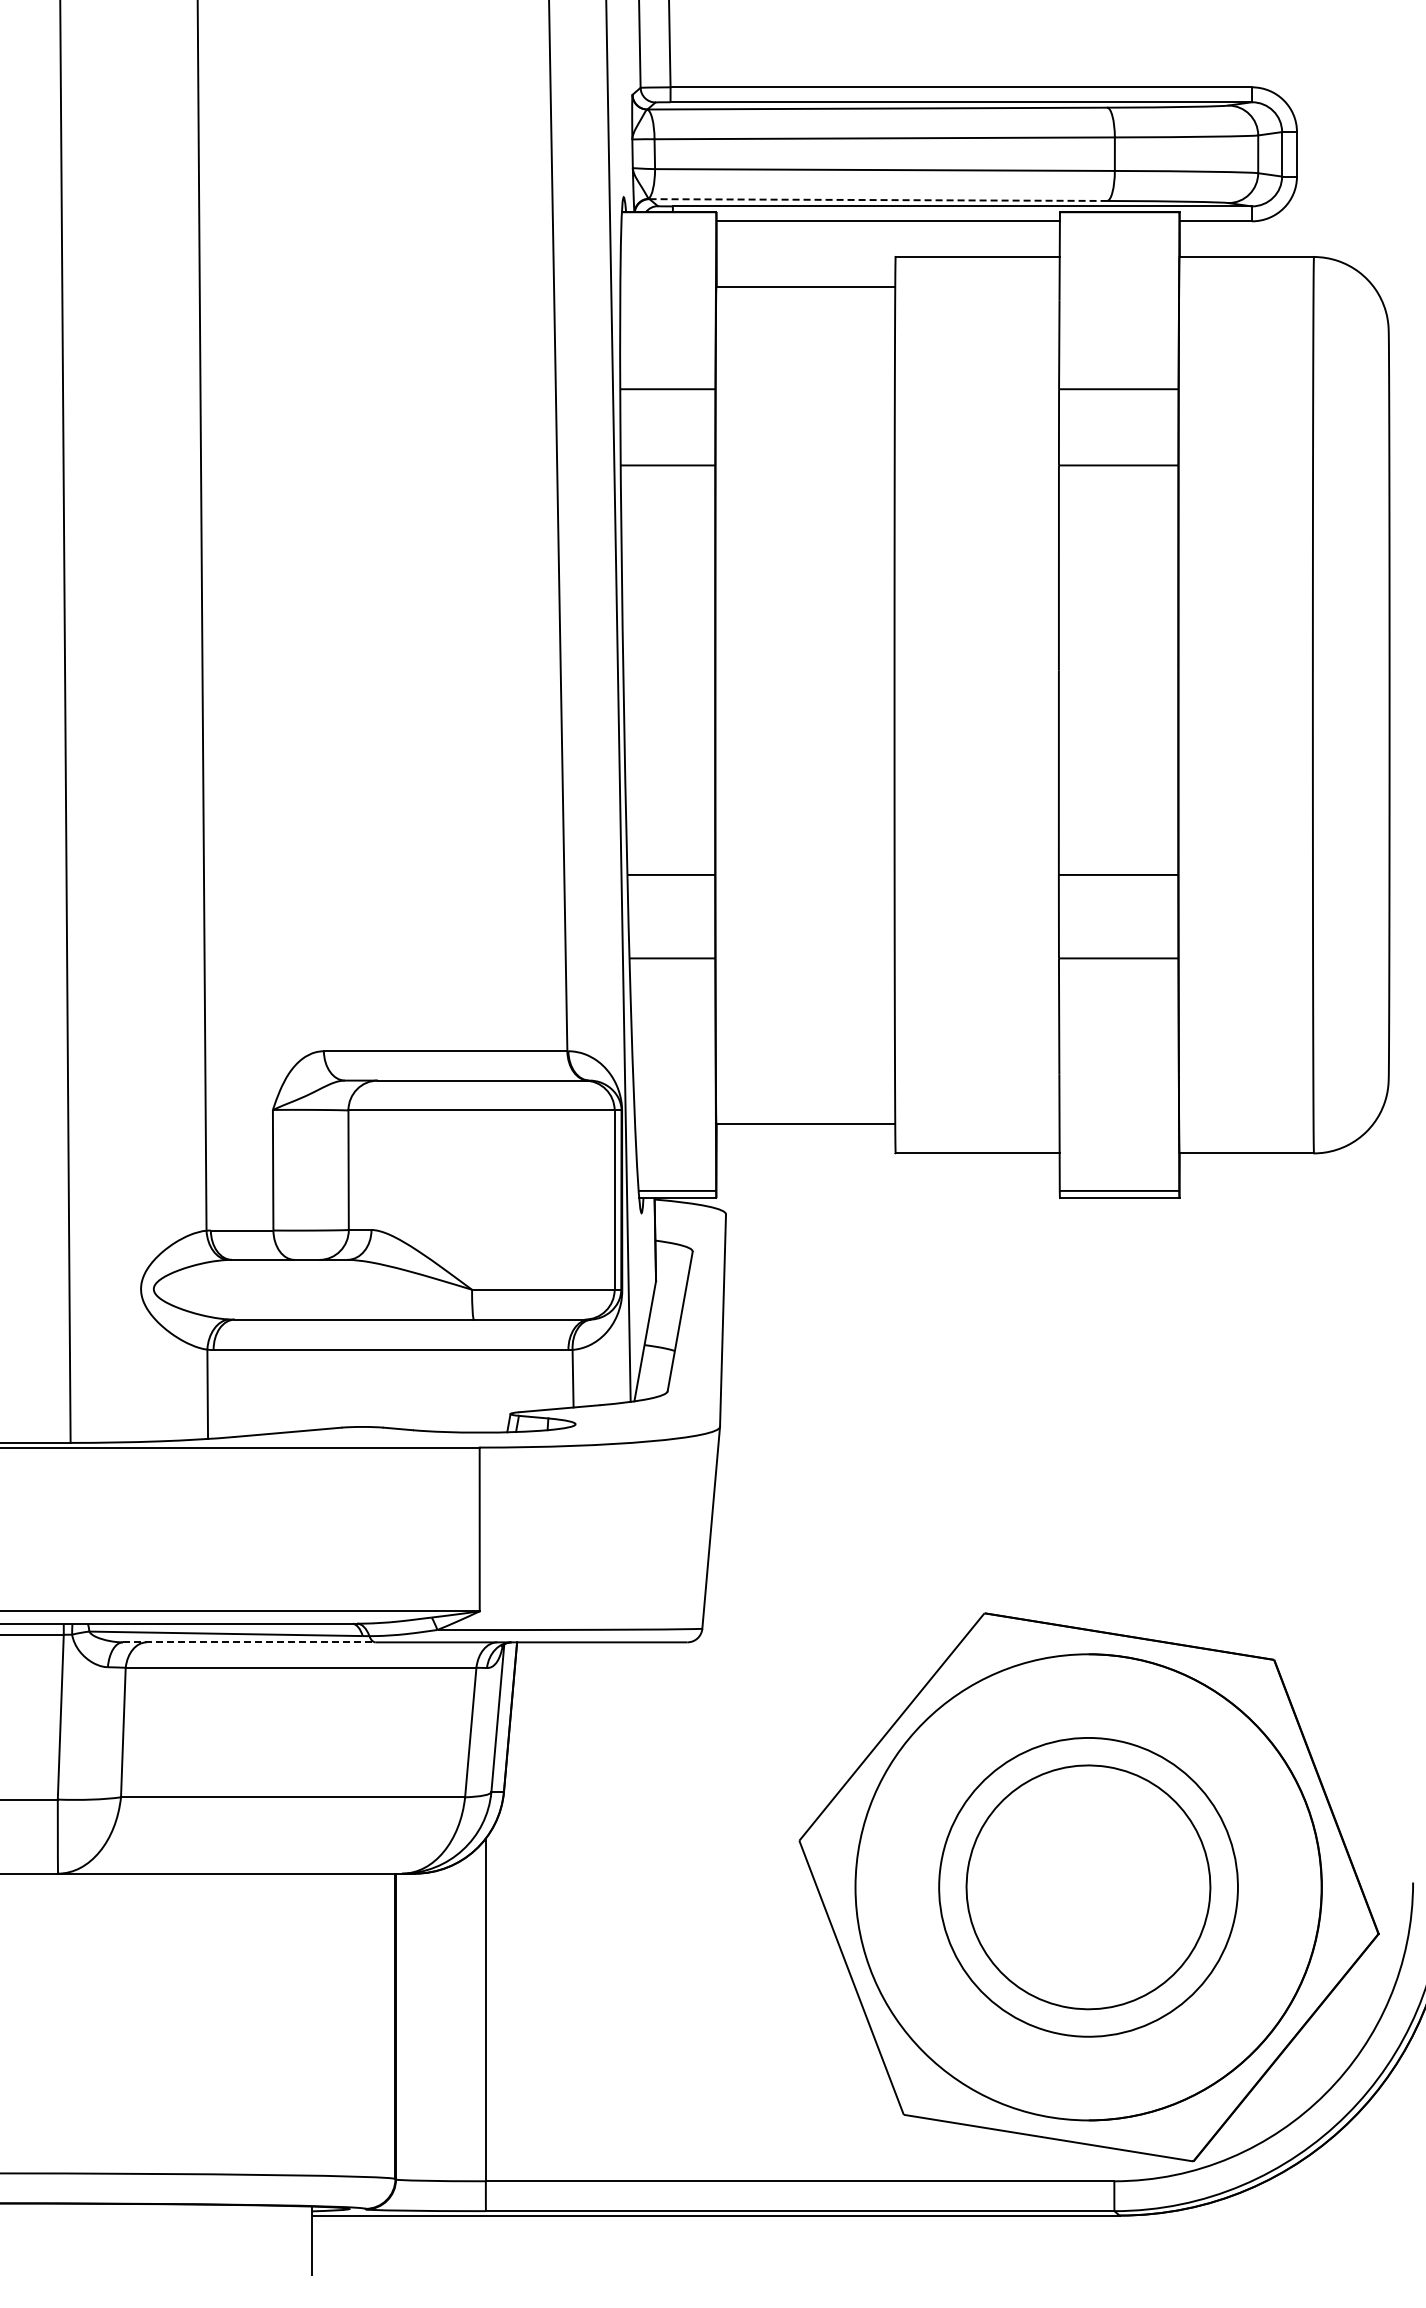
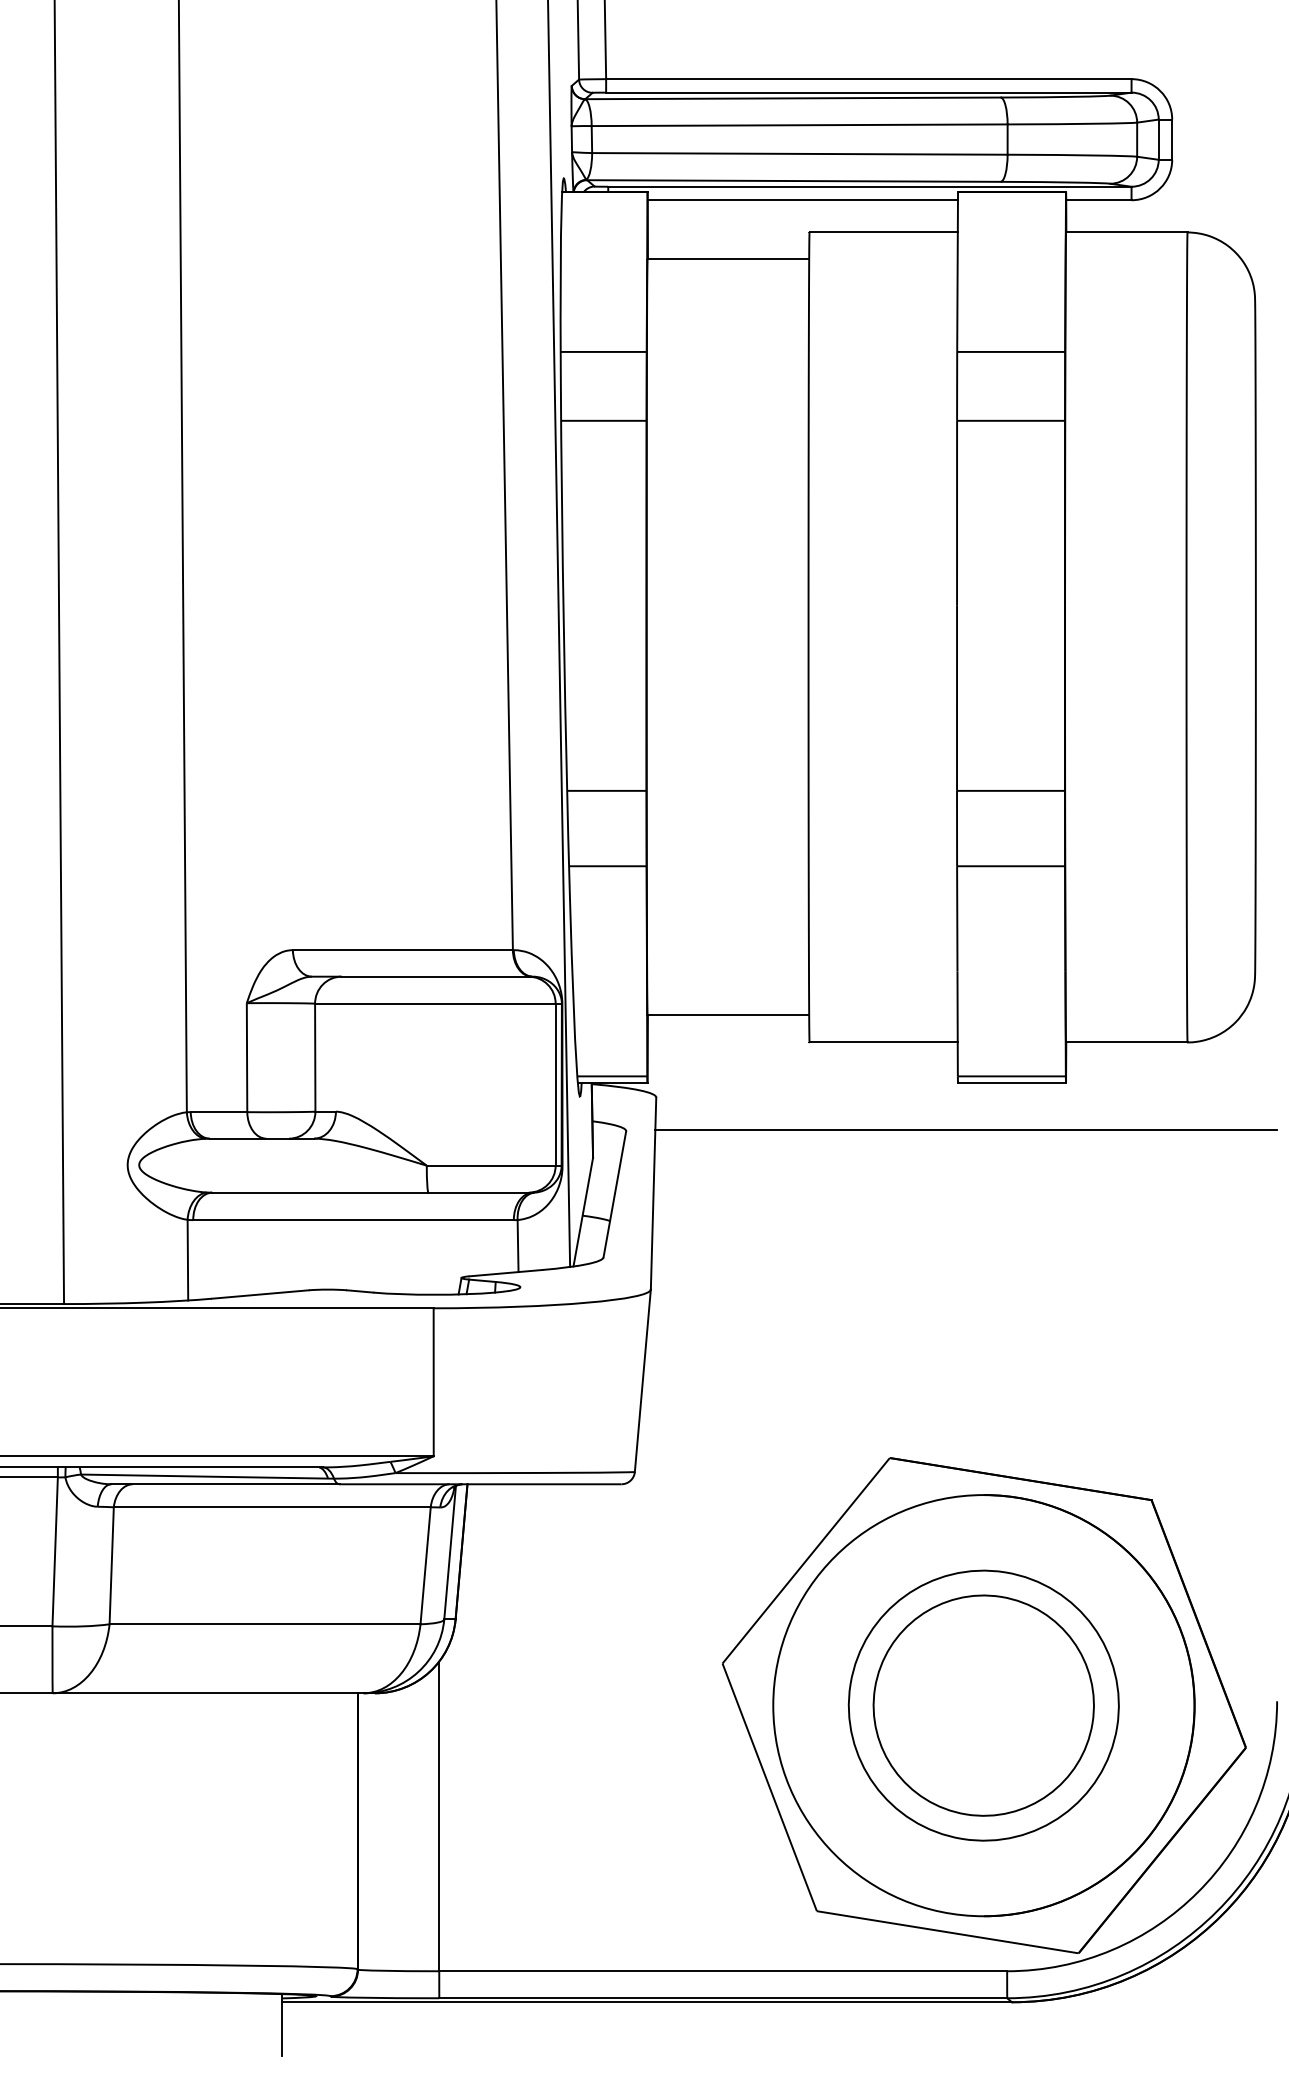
line: (878, 200) -> (794, 181), dashed -> solid
line: (1069, 1250) -> (966, 1130), added
line: (249, 1642) -> (225, 1484), dashed -> solid

